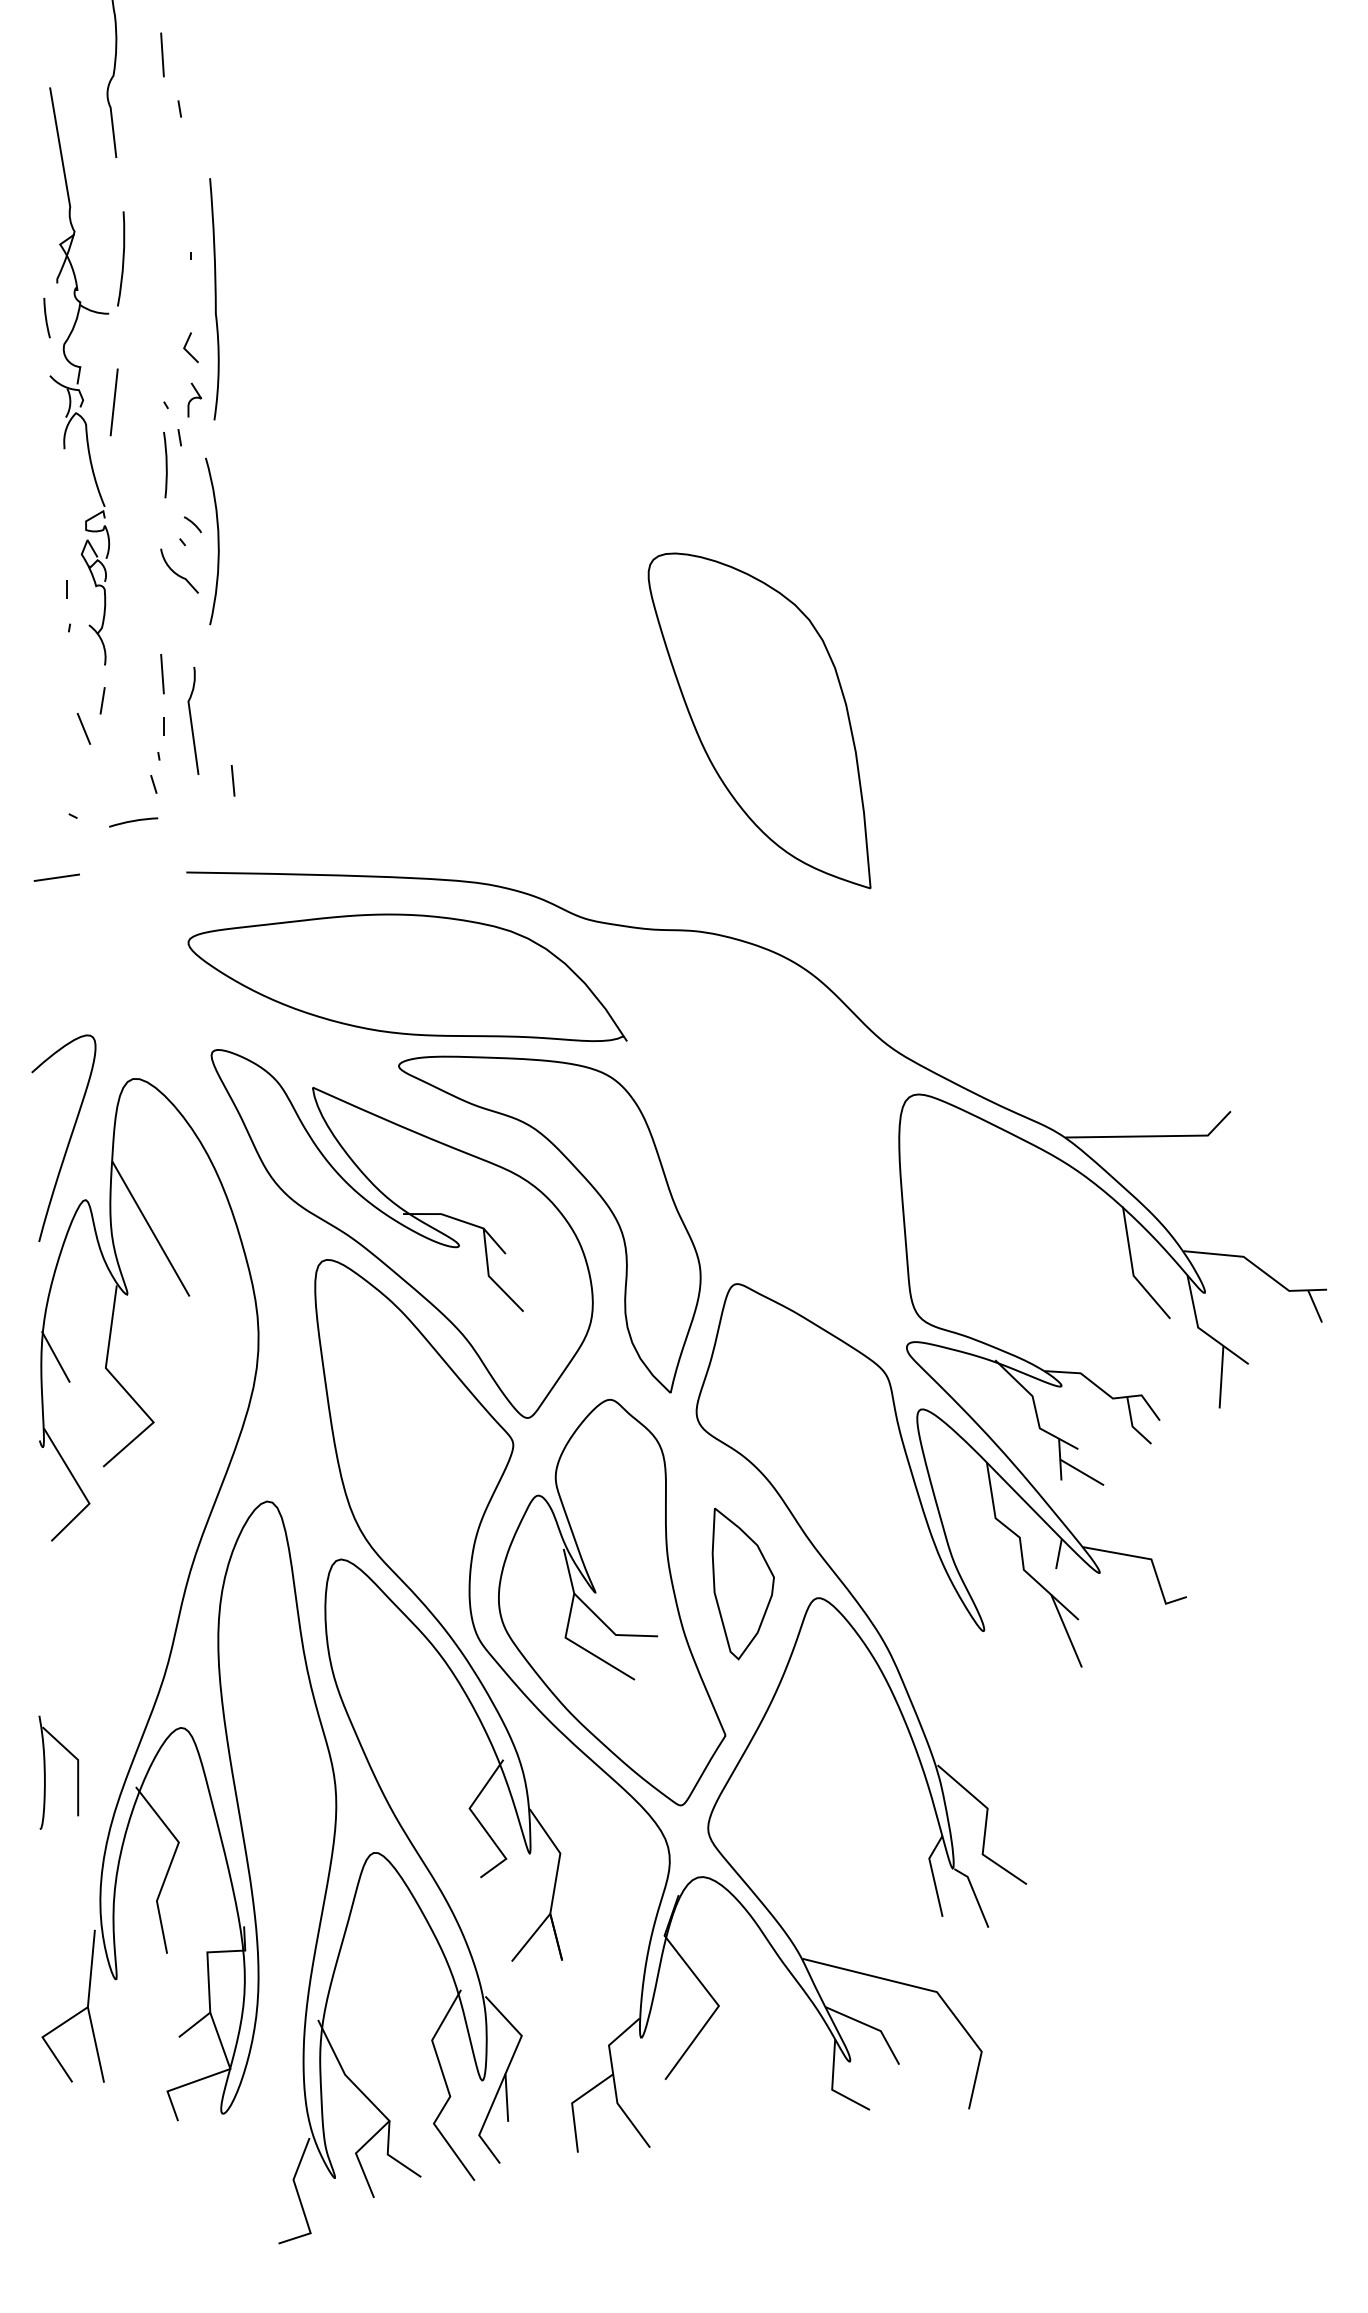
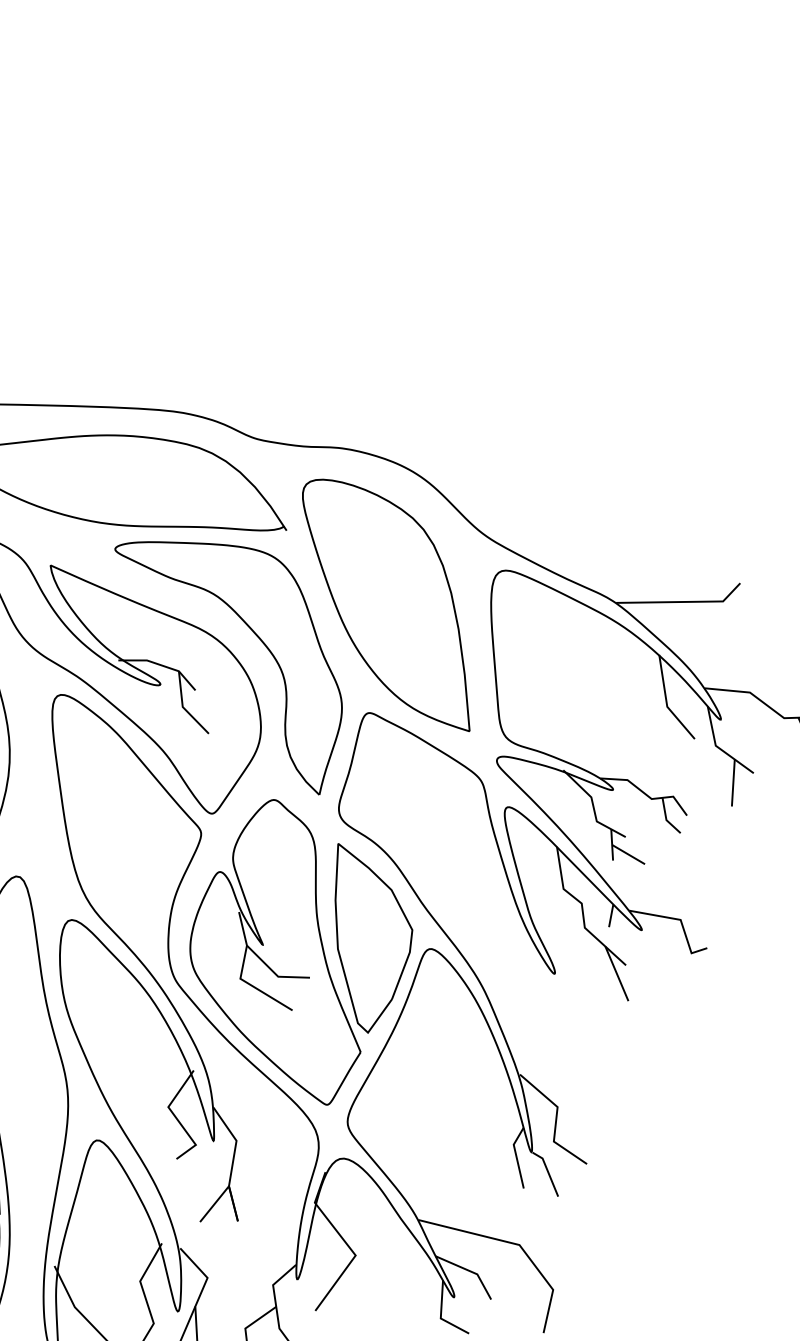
part: (759, 720) -> (386, 605), moved
part: (743, 1583) -> (374, 938), size x1.67

